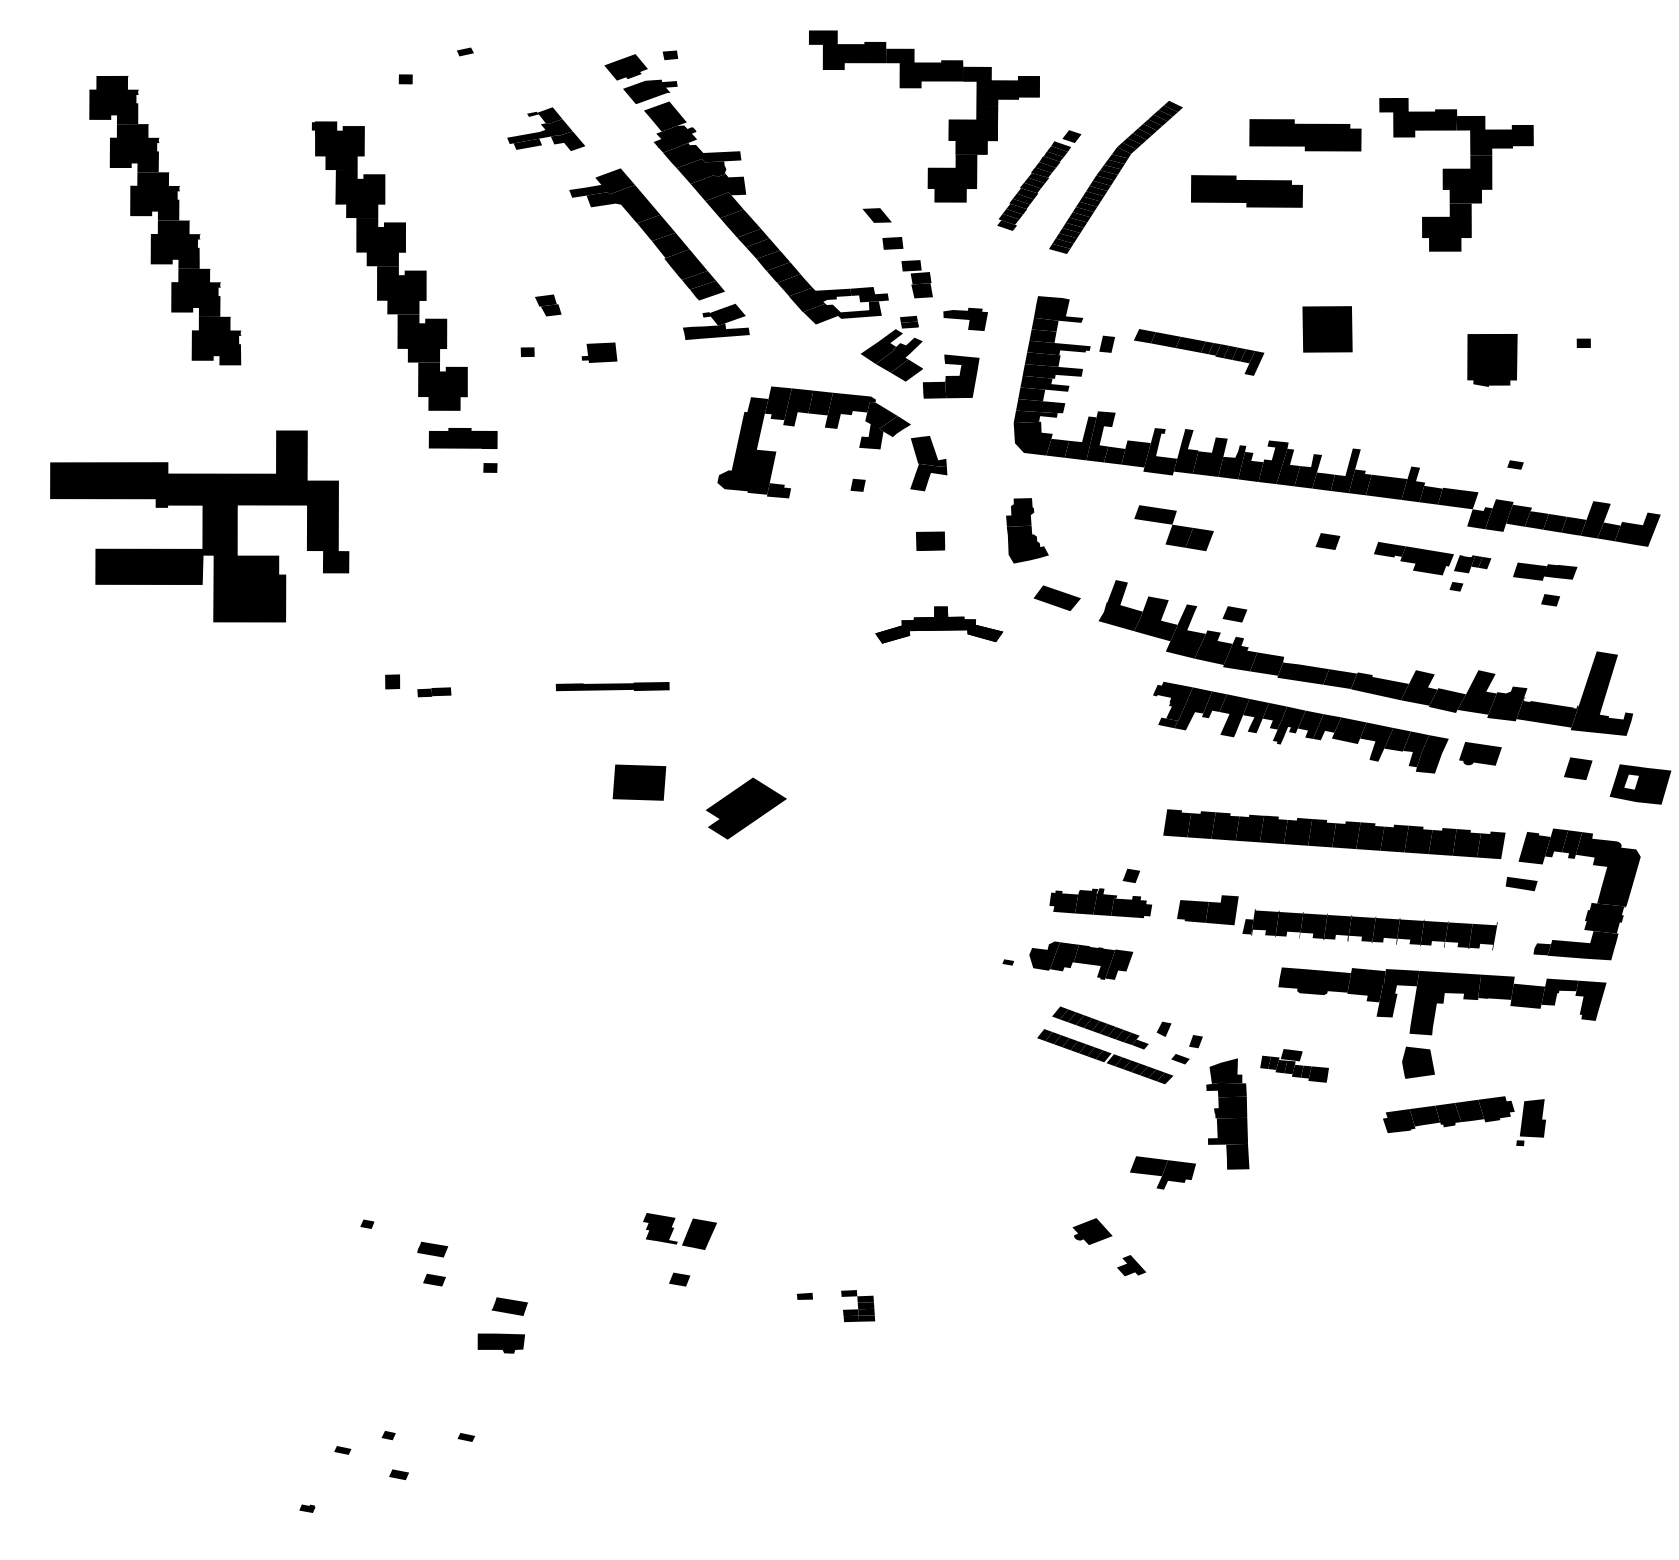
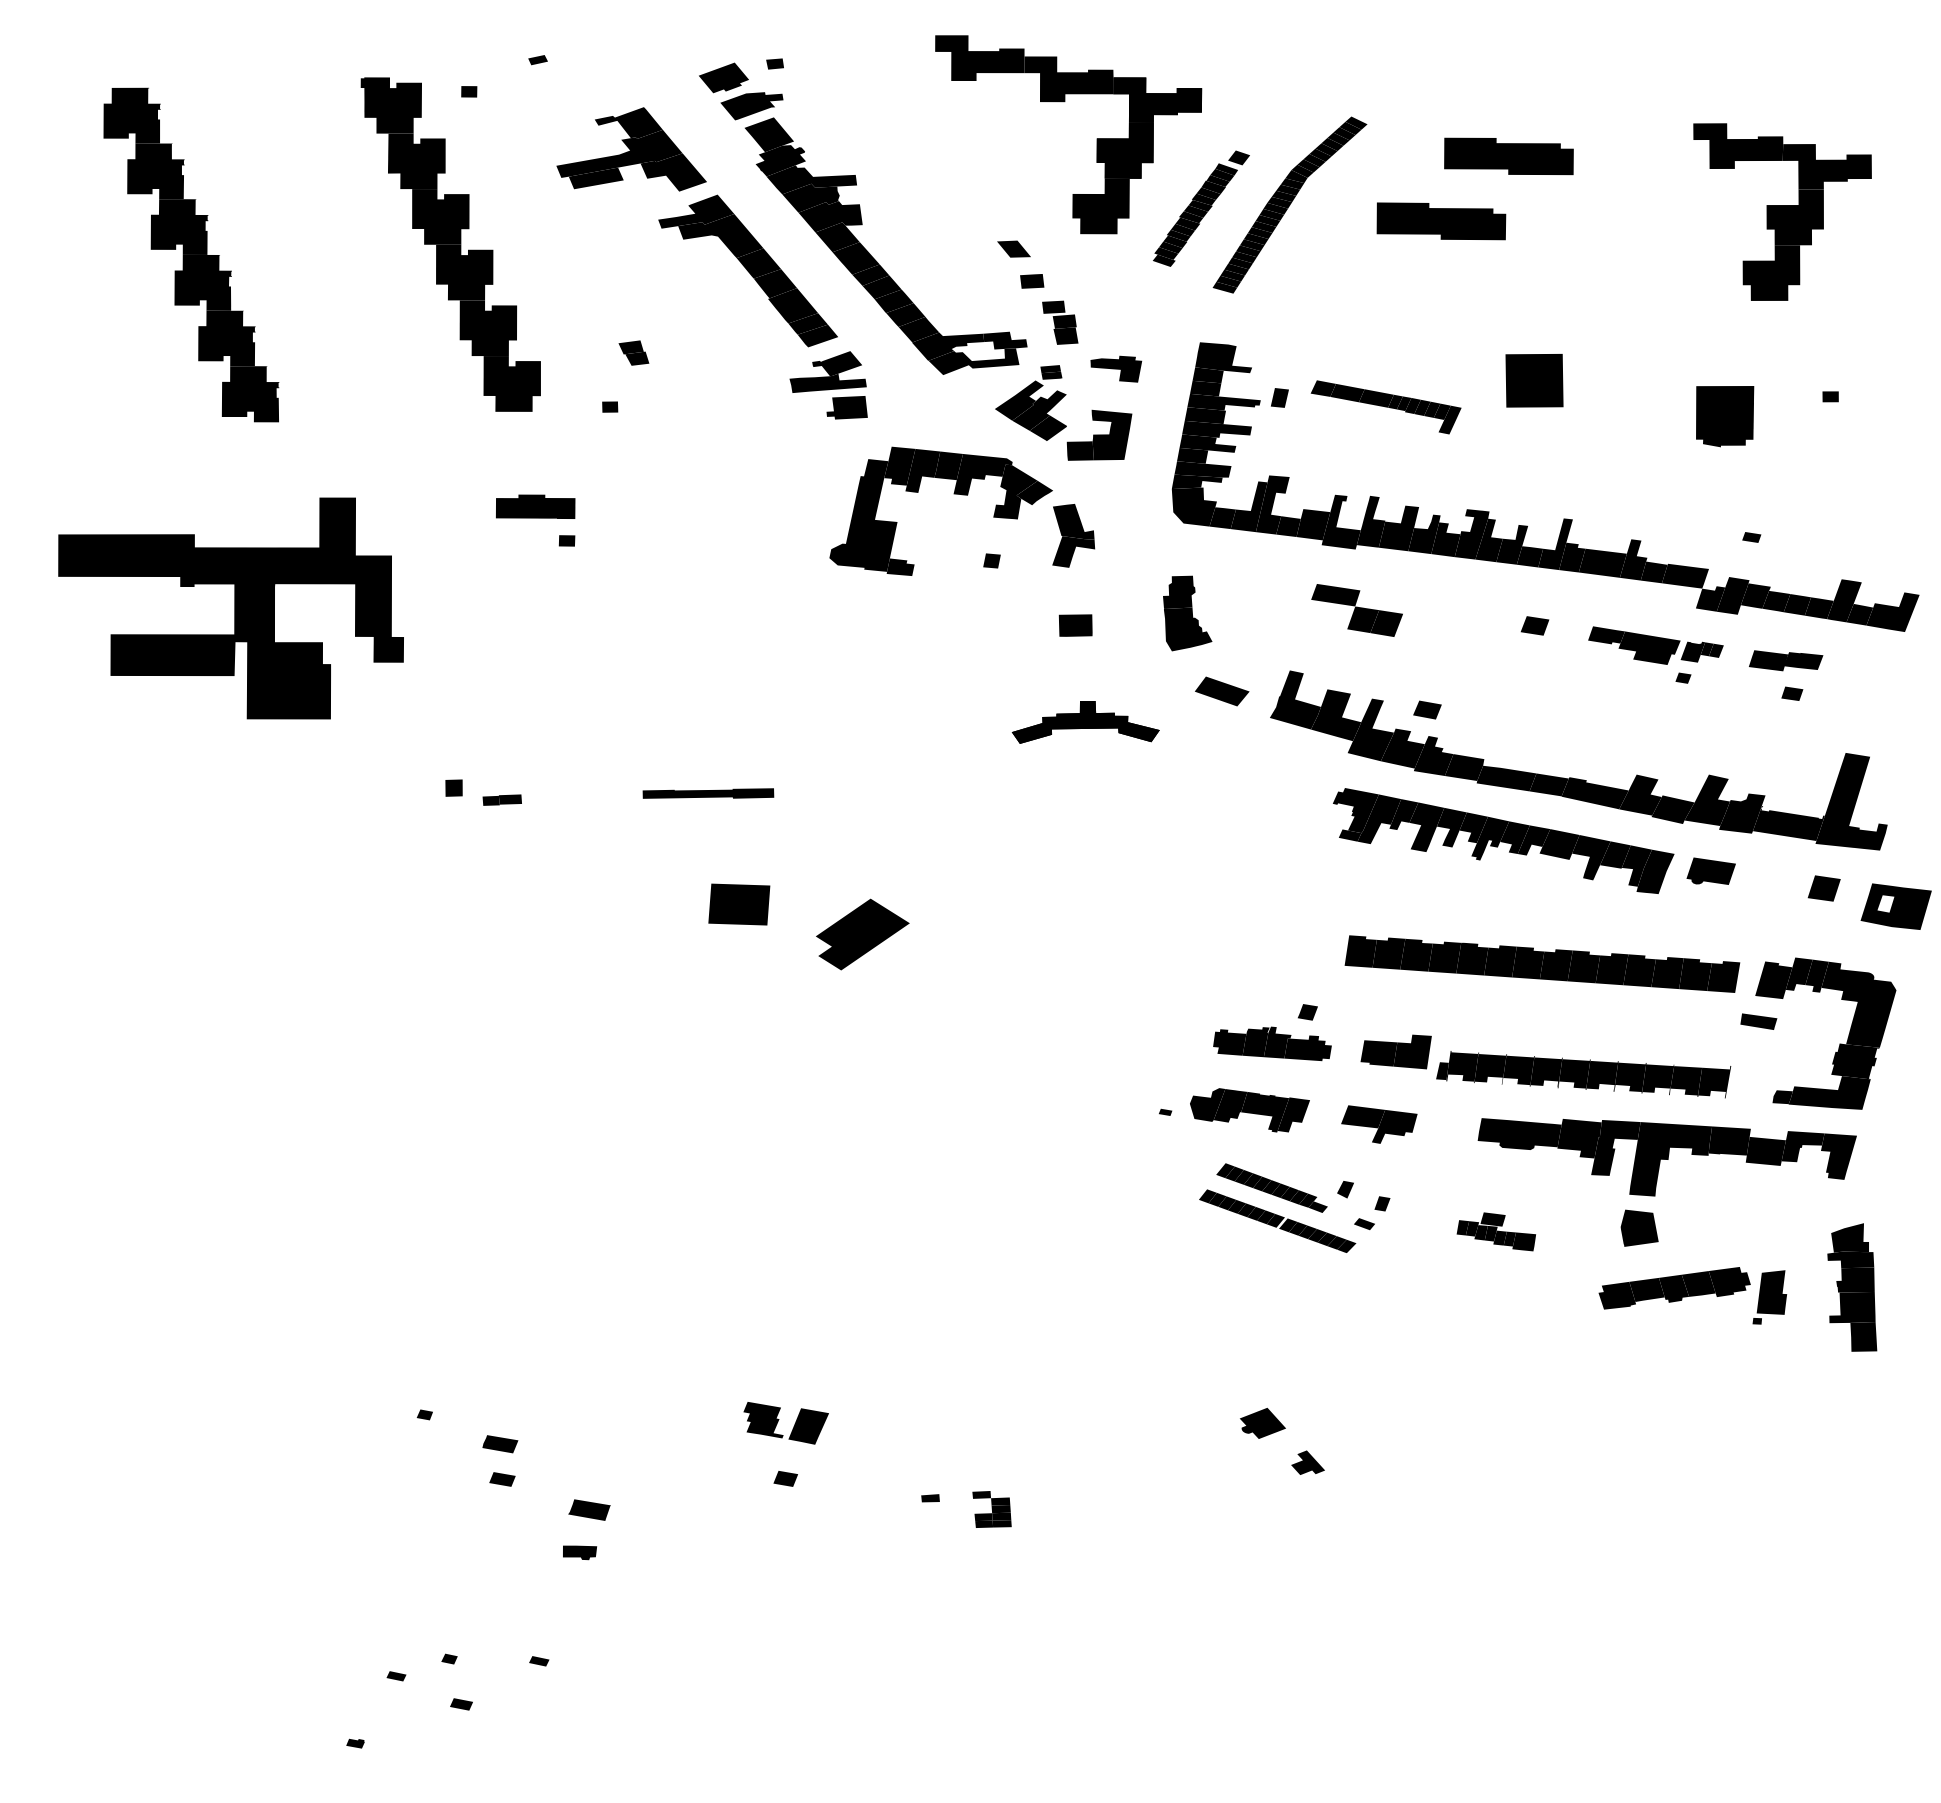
part: (546, 129) -> (631, 149), size x1.67
part: (1456, 174) -> (1782, 211), moved
part: (389, 266) -> (450, 244), moved
part: (598, 352) -> (846, 407), moved
part: (1228, 1114) -> (1852, 1287), moved
part: (1163, 1172) -> (1379, 1124), moved
part: (502, 1343) -> (580, 1552), size x0.62

